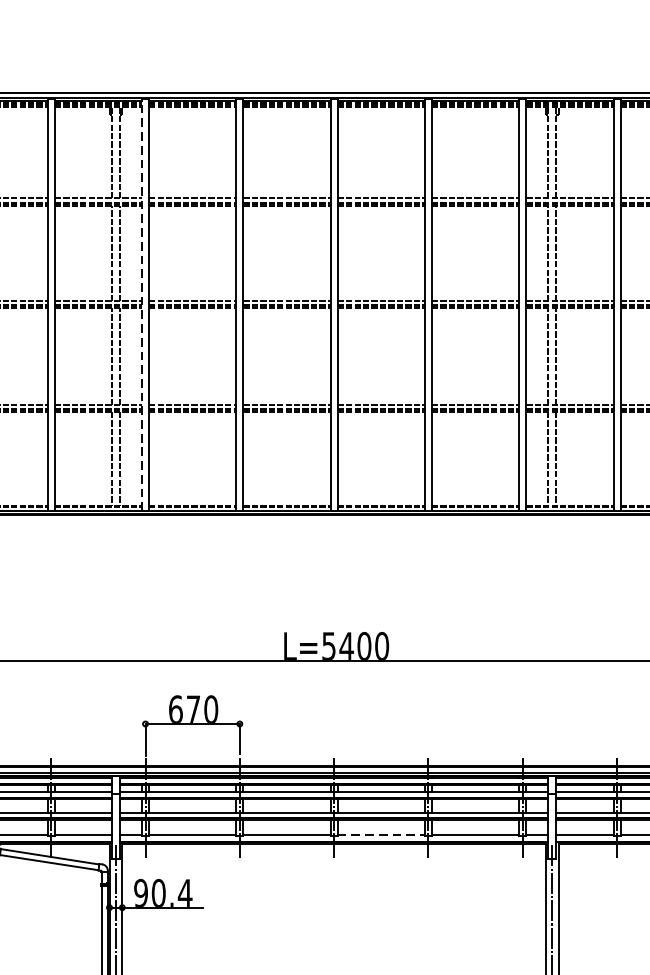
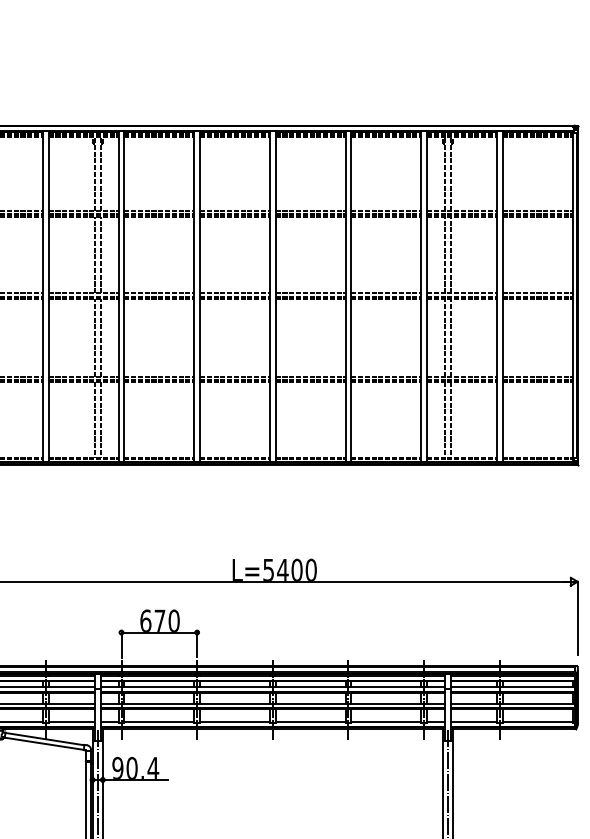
line: (141, 303) -> (118, 295), dashed -> solid
line: (382, 836) -> (311, 722), dashed -> solid

